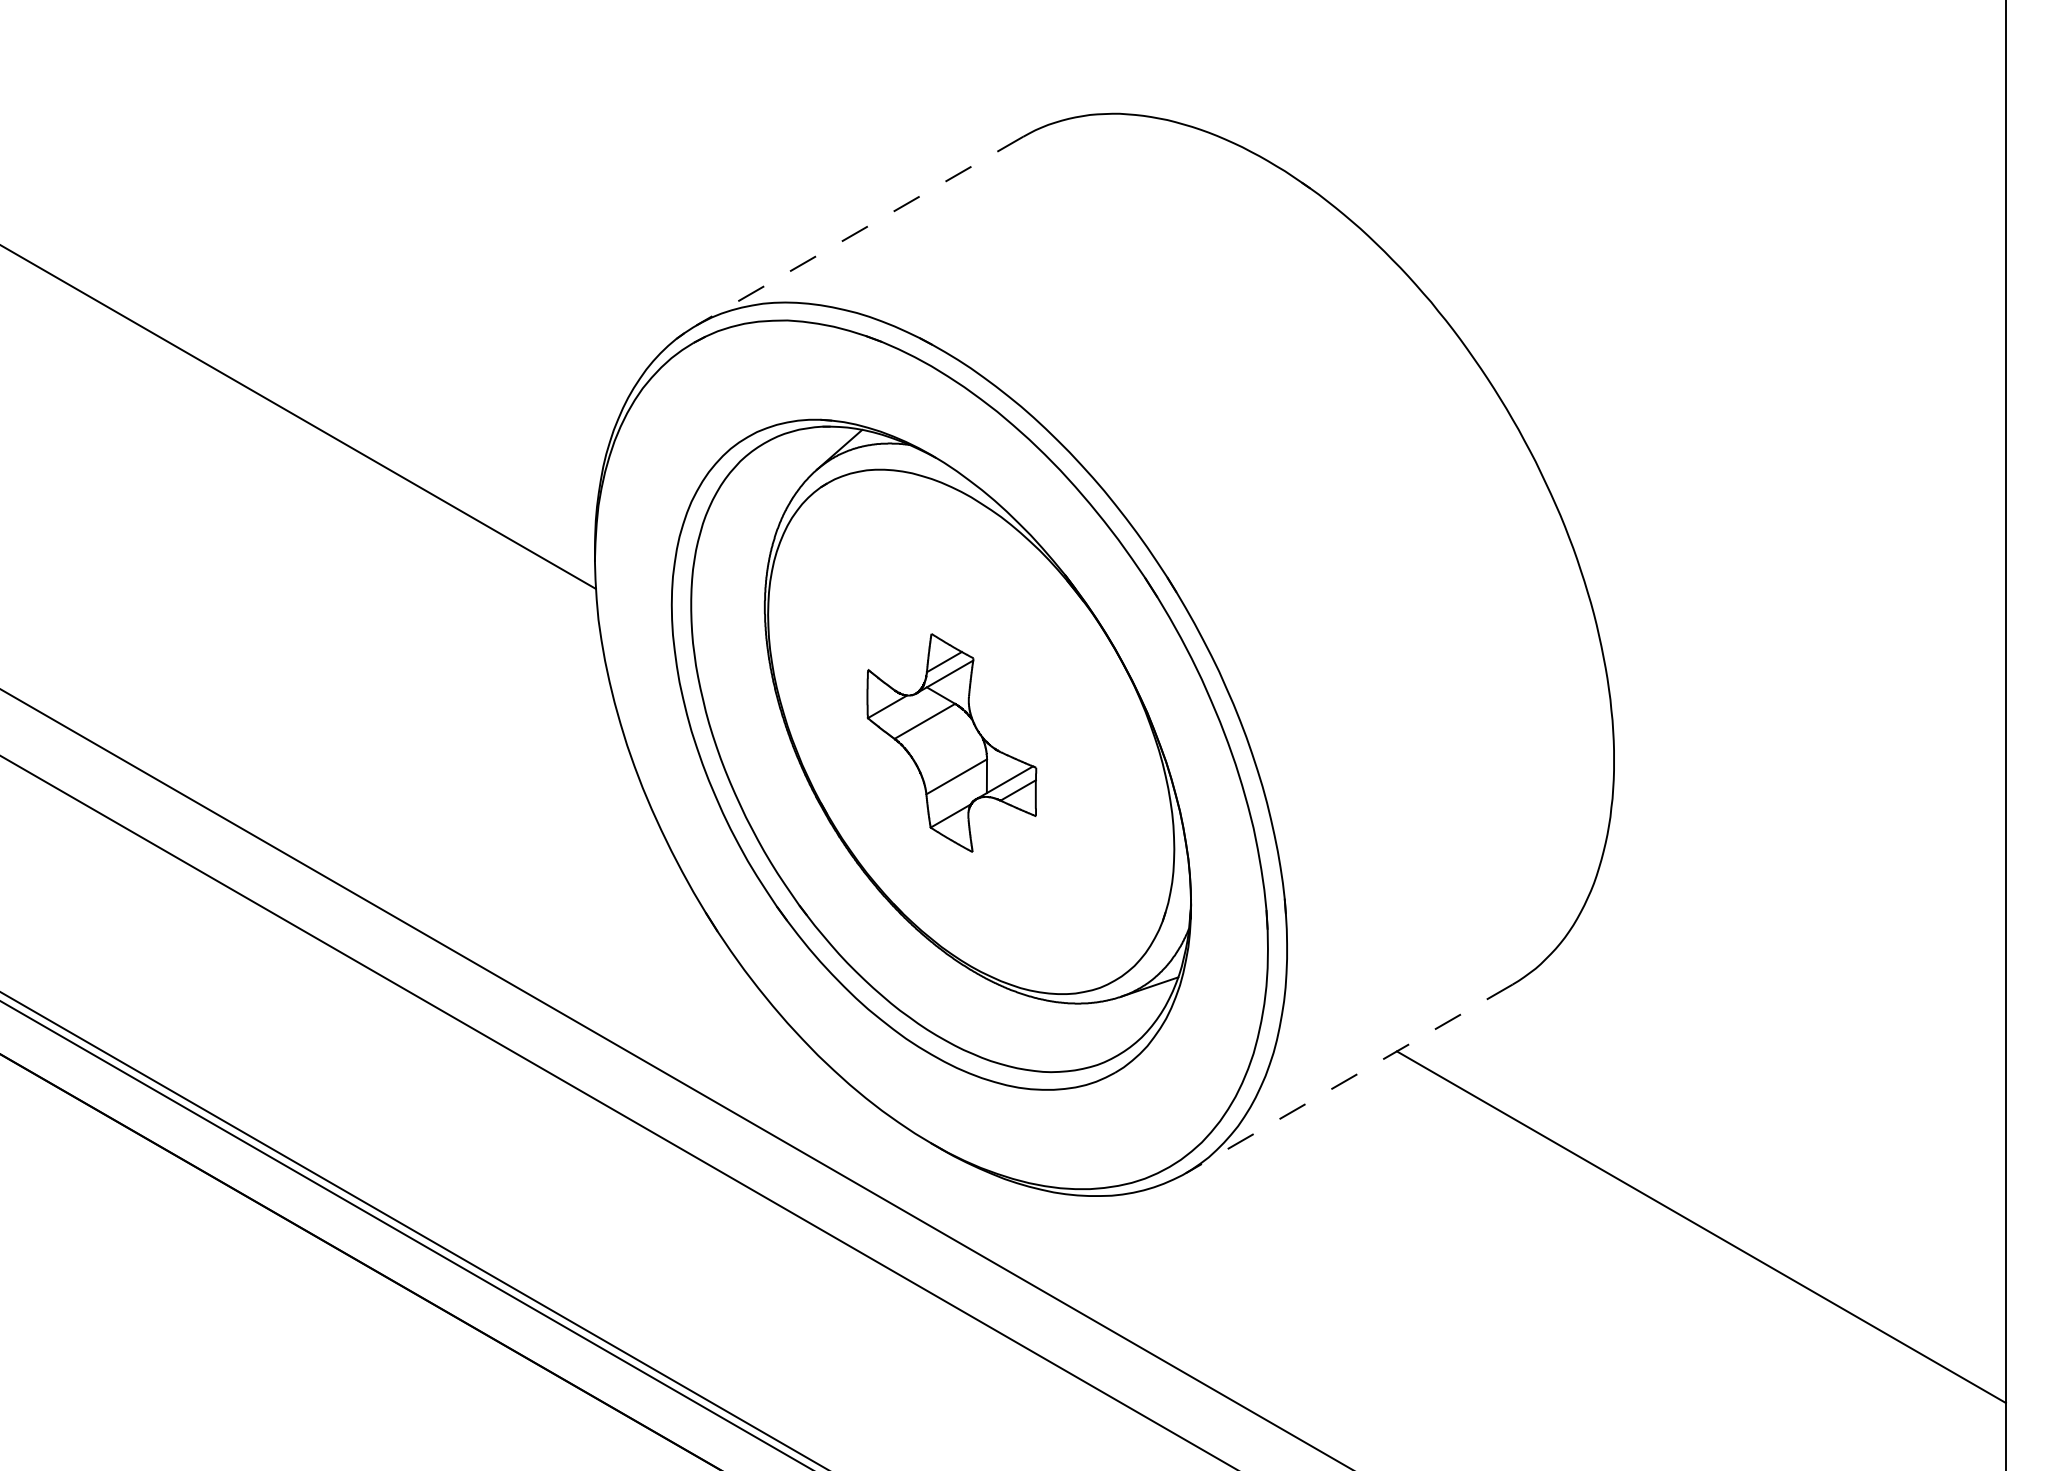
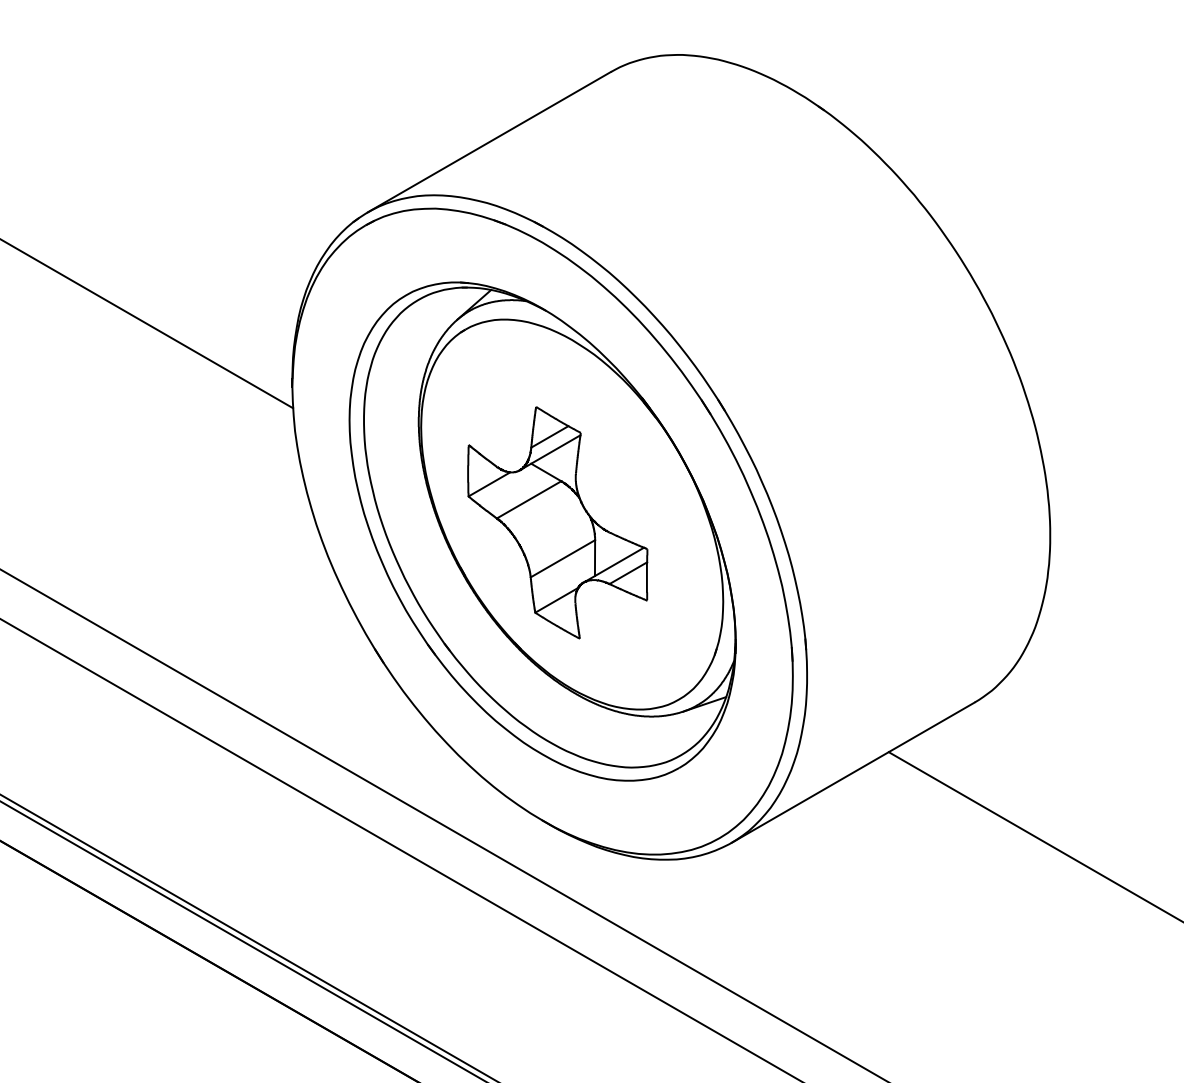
line: (859, 231) -> (489, 142), dashed -> solid
part: (951, 742) -> (557, 522), size x1.43
line: (1349, 1078) -> (853, 772), dashed -> solid

